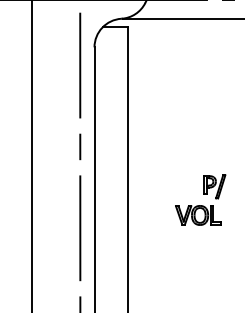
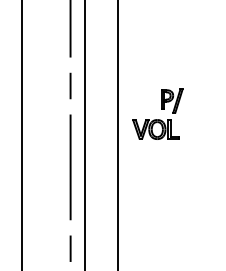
part: (200, 199) -> (157, 113), moved

